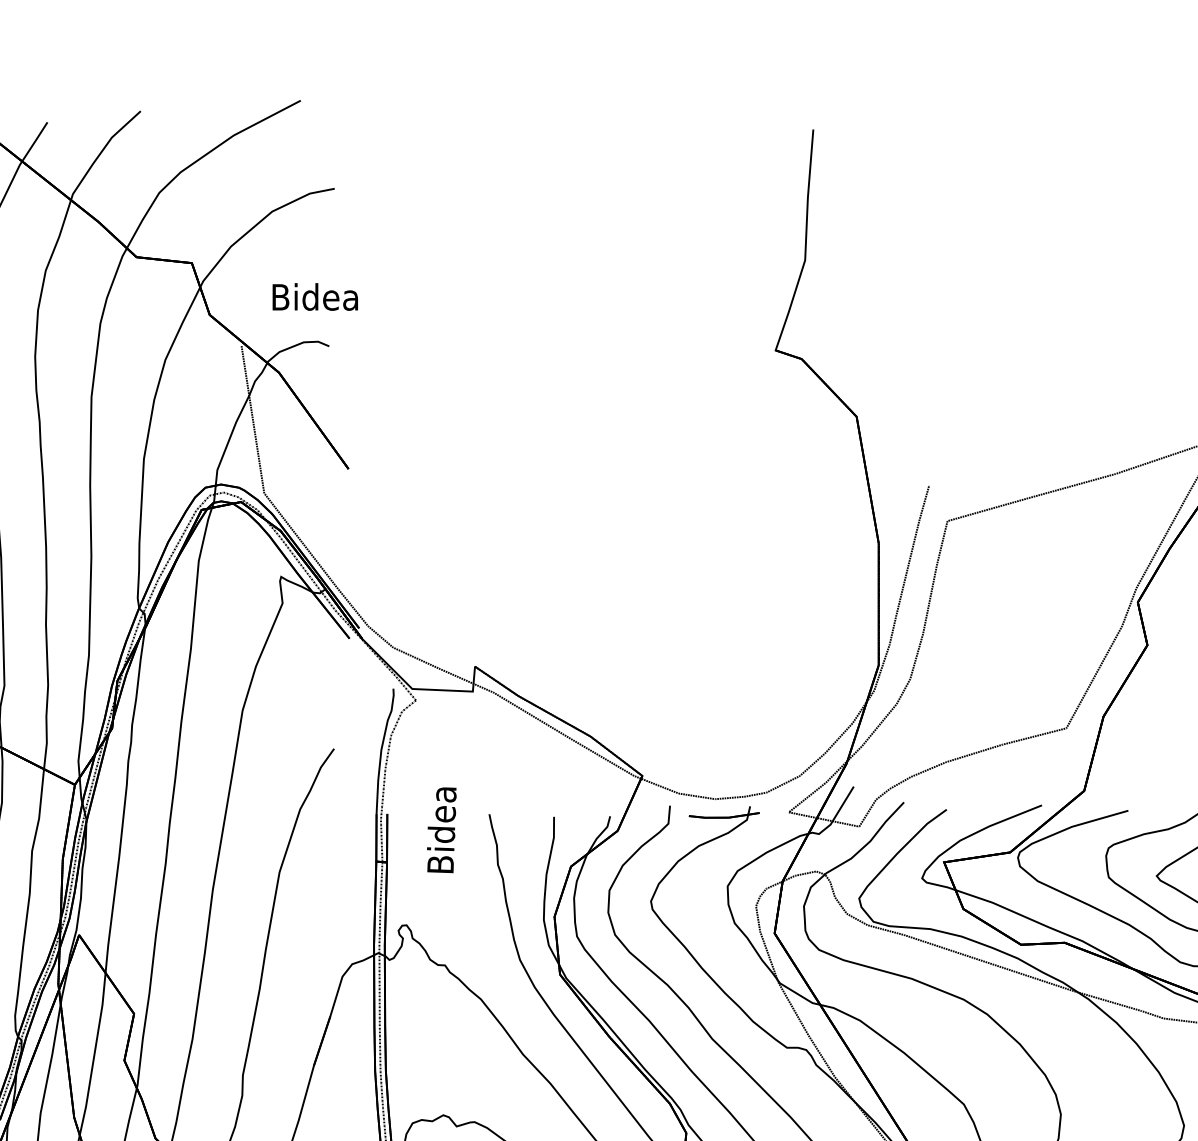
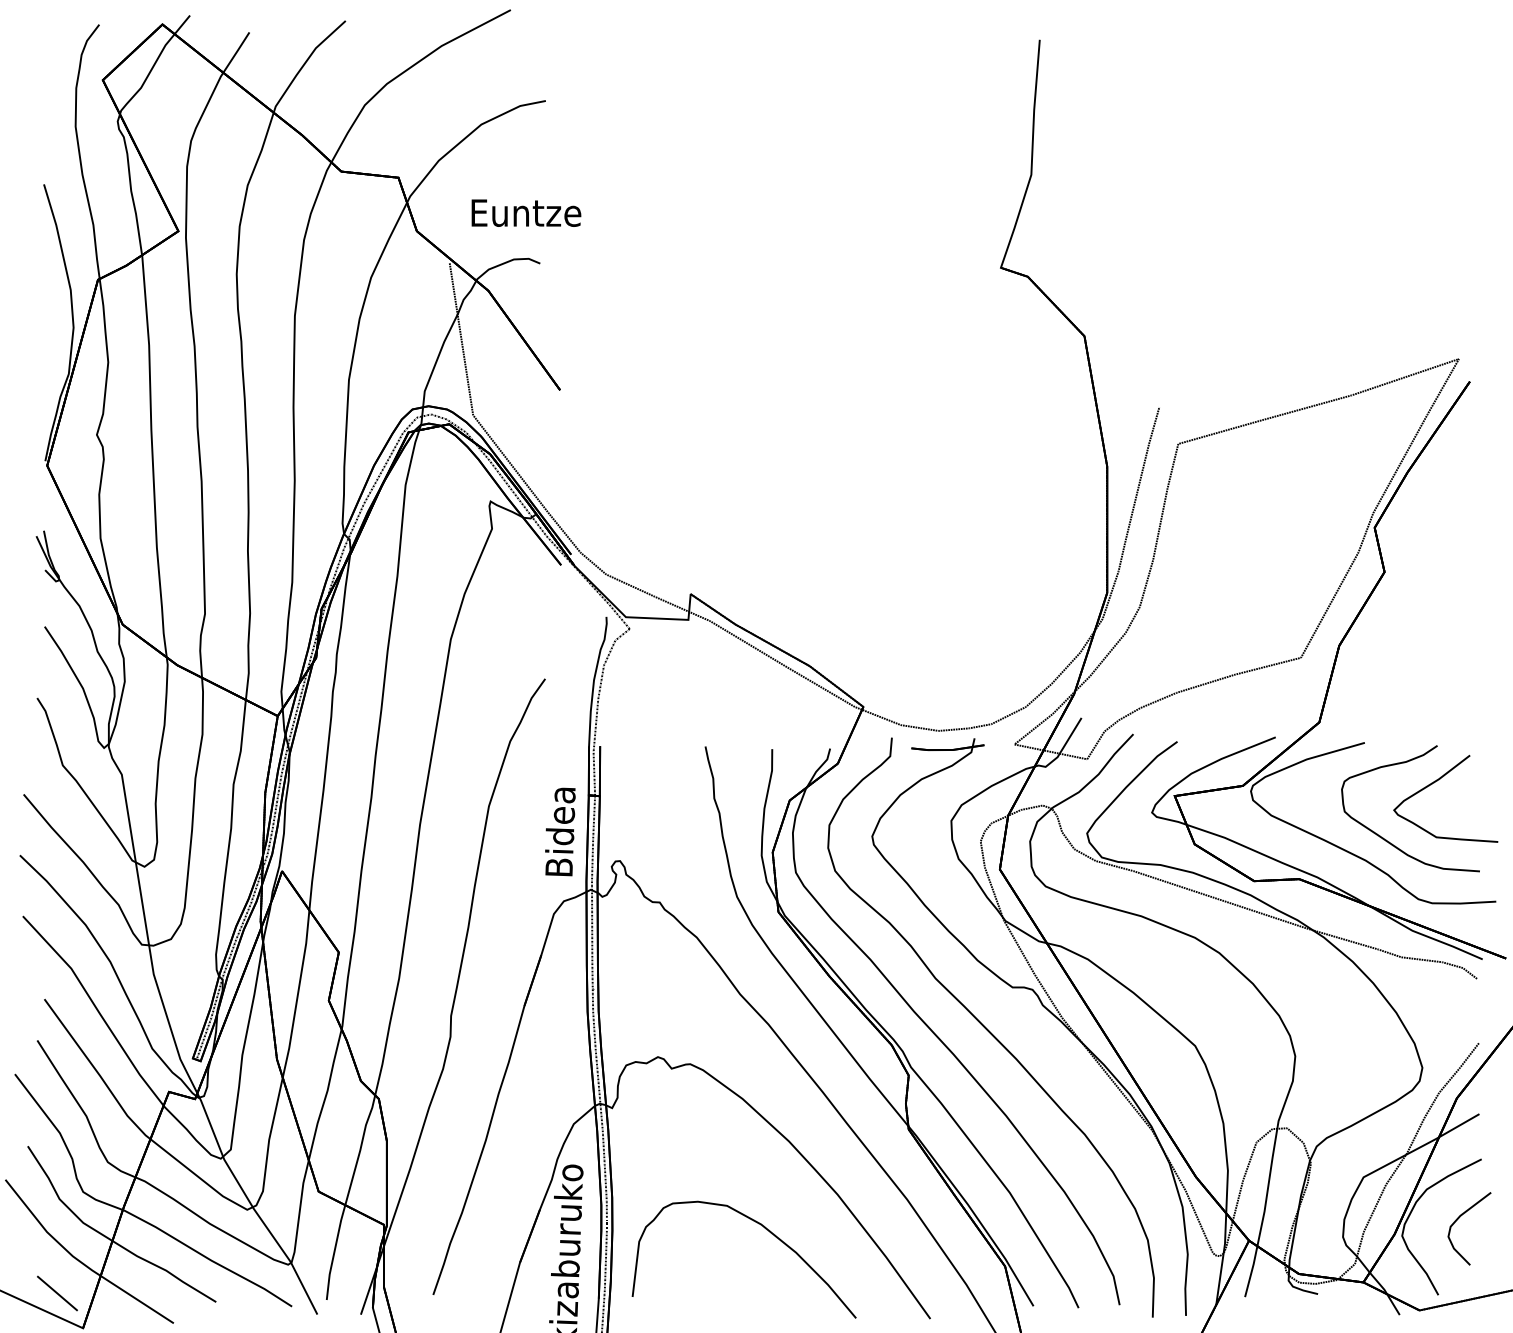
text: (315, 296) -> (526, 212), Bidea -> Euntze
text: (441, 829) -> (560, 831), moved

